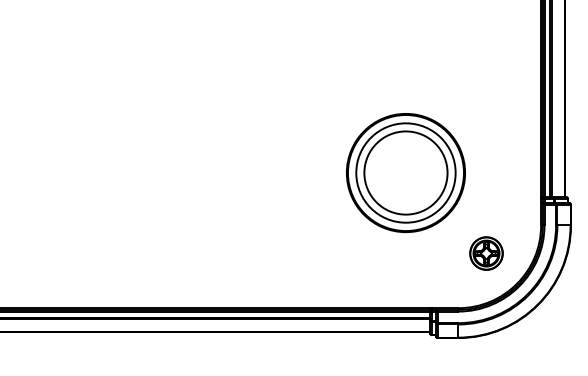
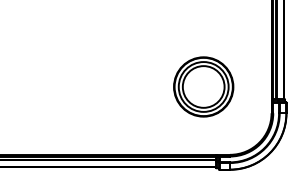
part: (487, 253) -> (244, 127), removed

